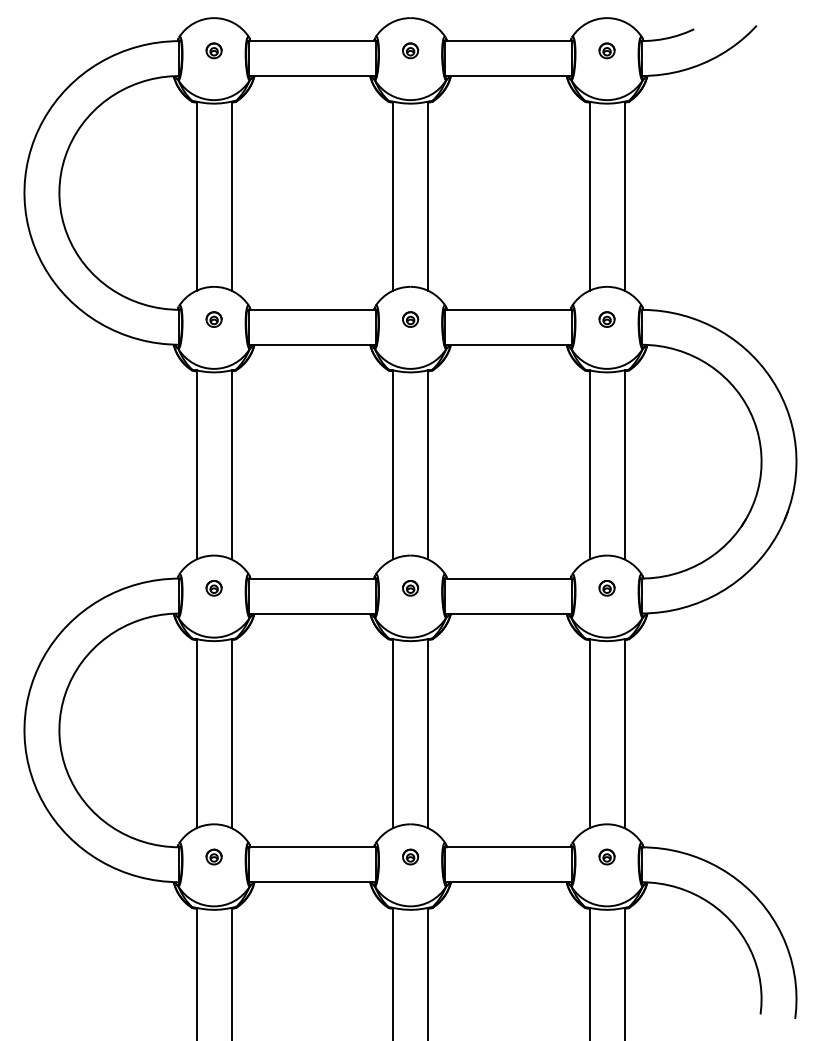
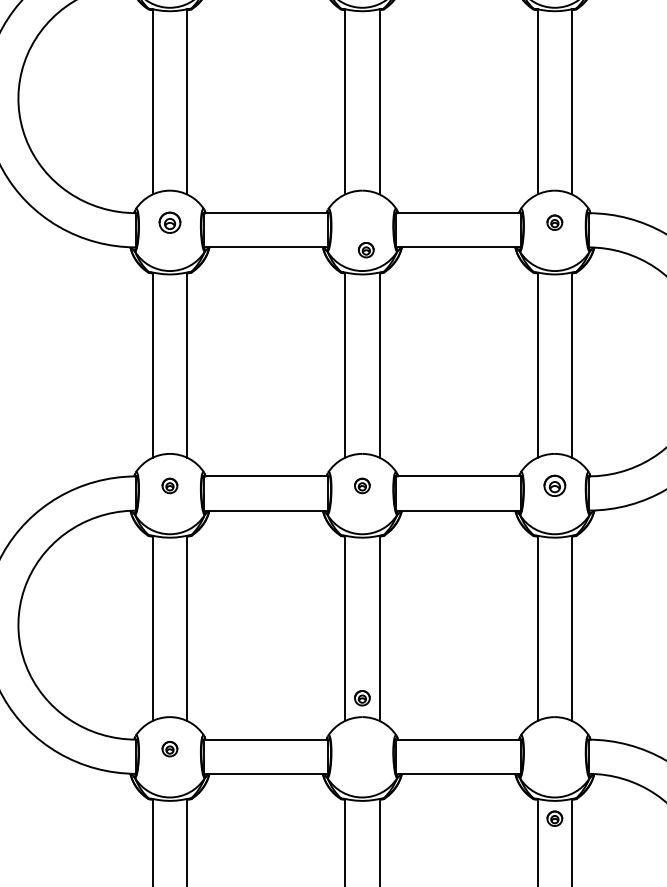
part: (213, 319) -> (169, 222), size x1.4
part: (410, 319) -> (366, 250), moved
part: (606, 588) -> (554, 486), size x1.4
part: (410, 856) -> (362, 697), moved
part: (606, 856) -> (554, 818), moved

